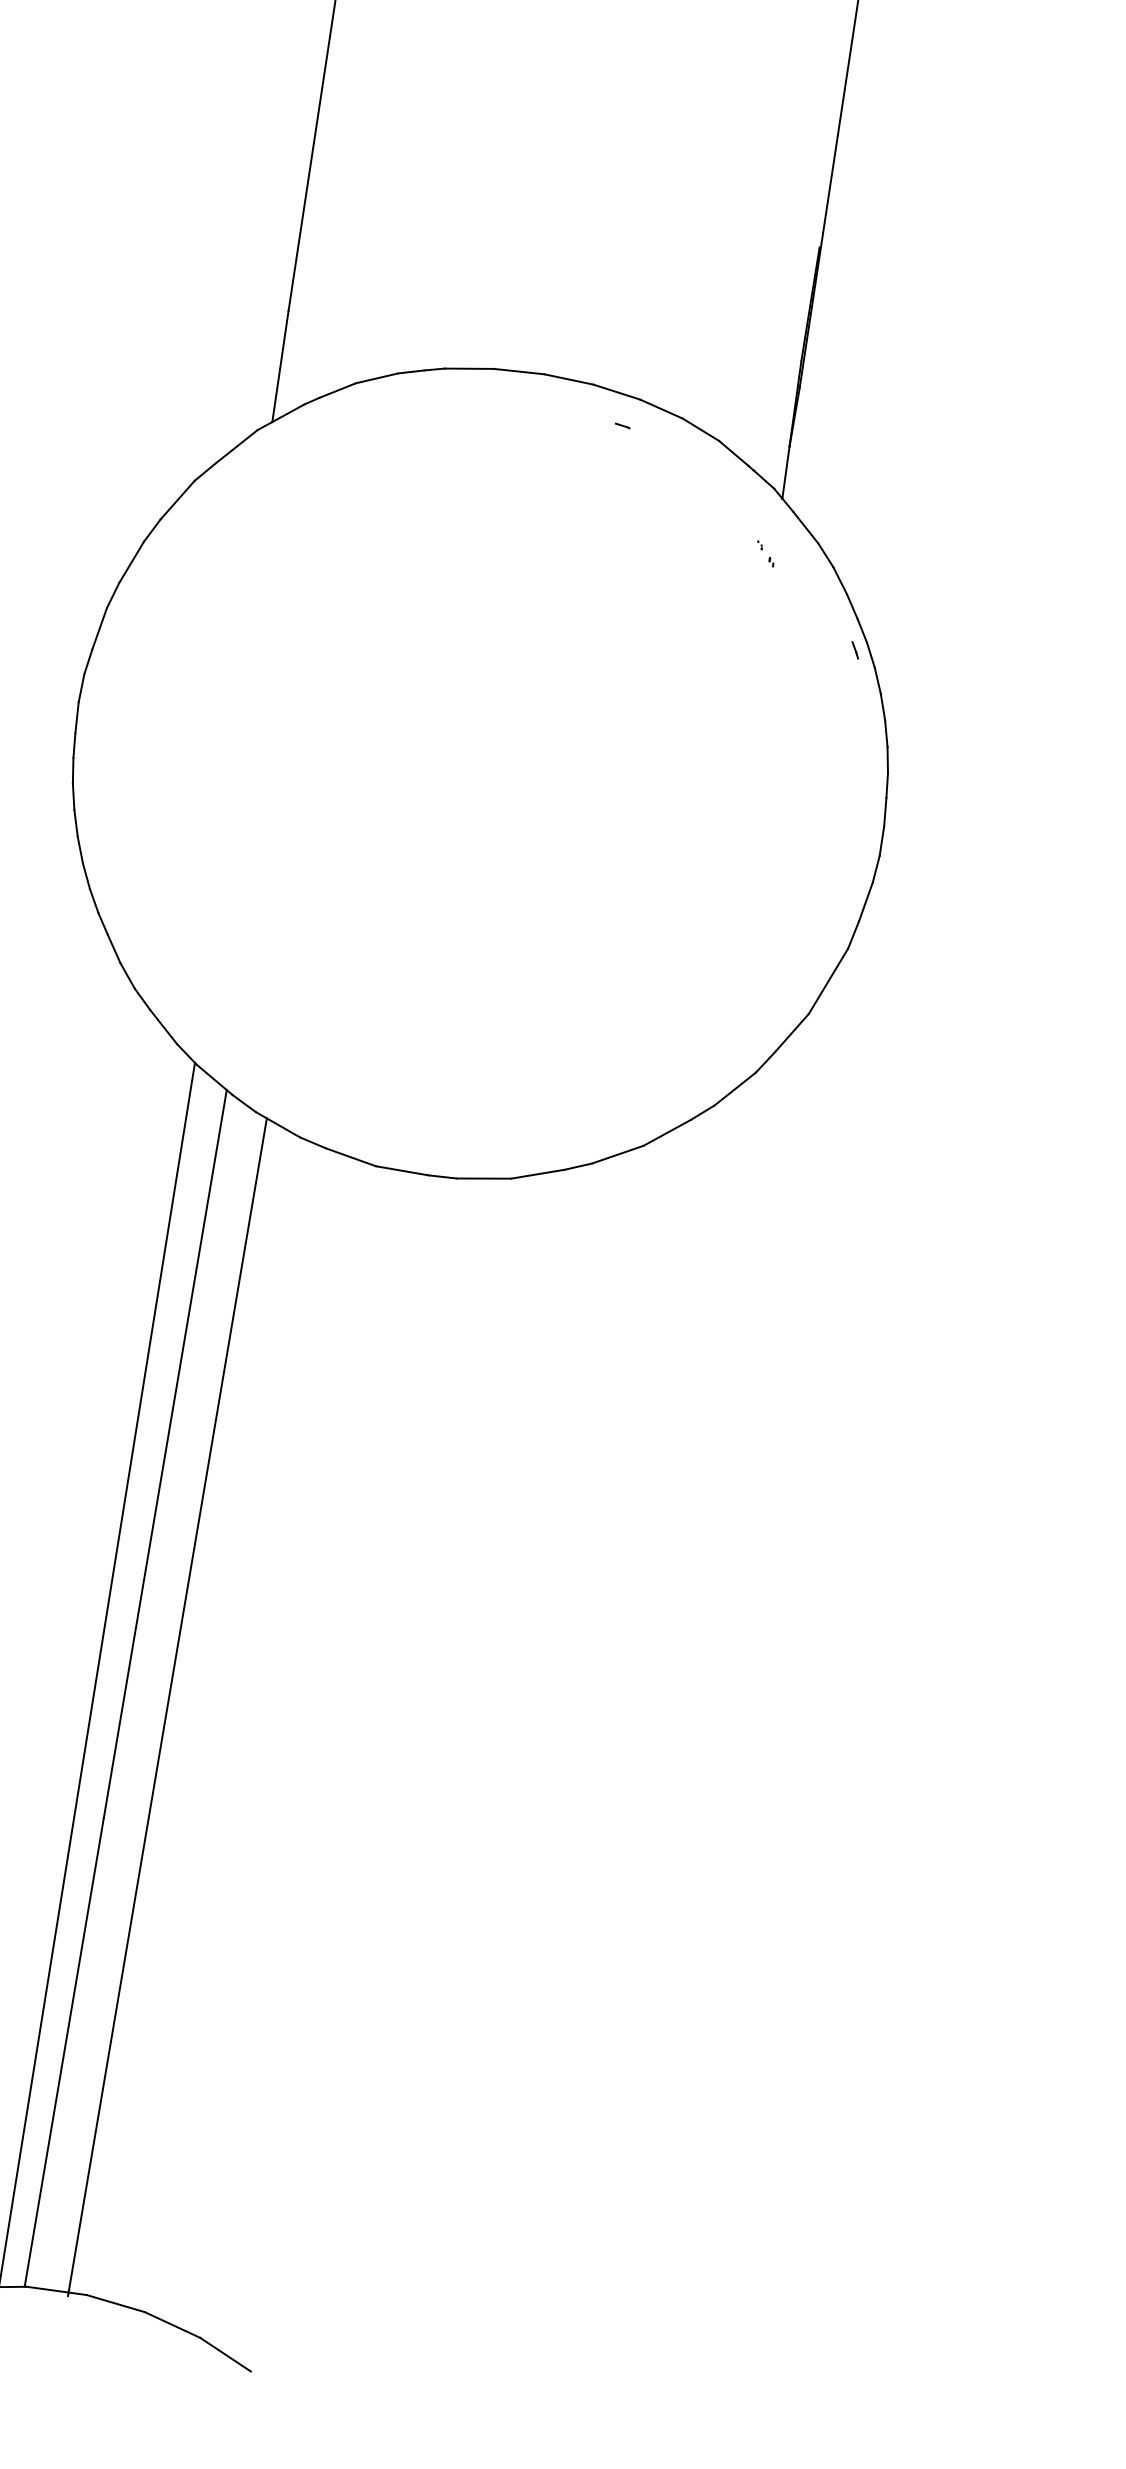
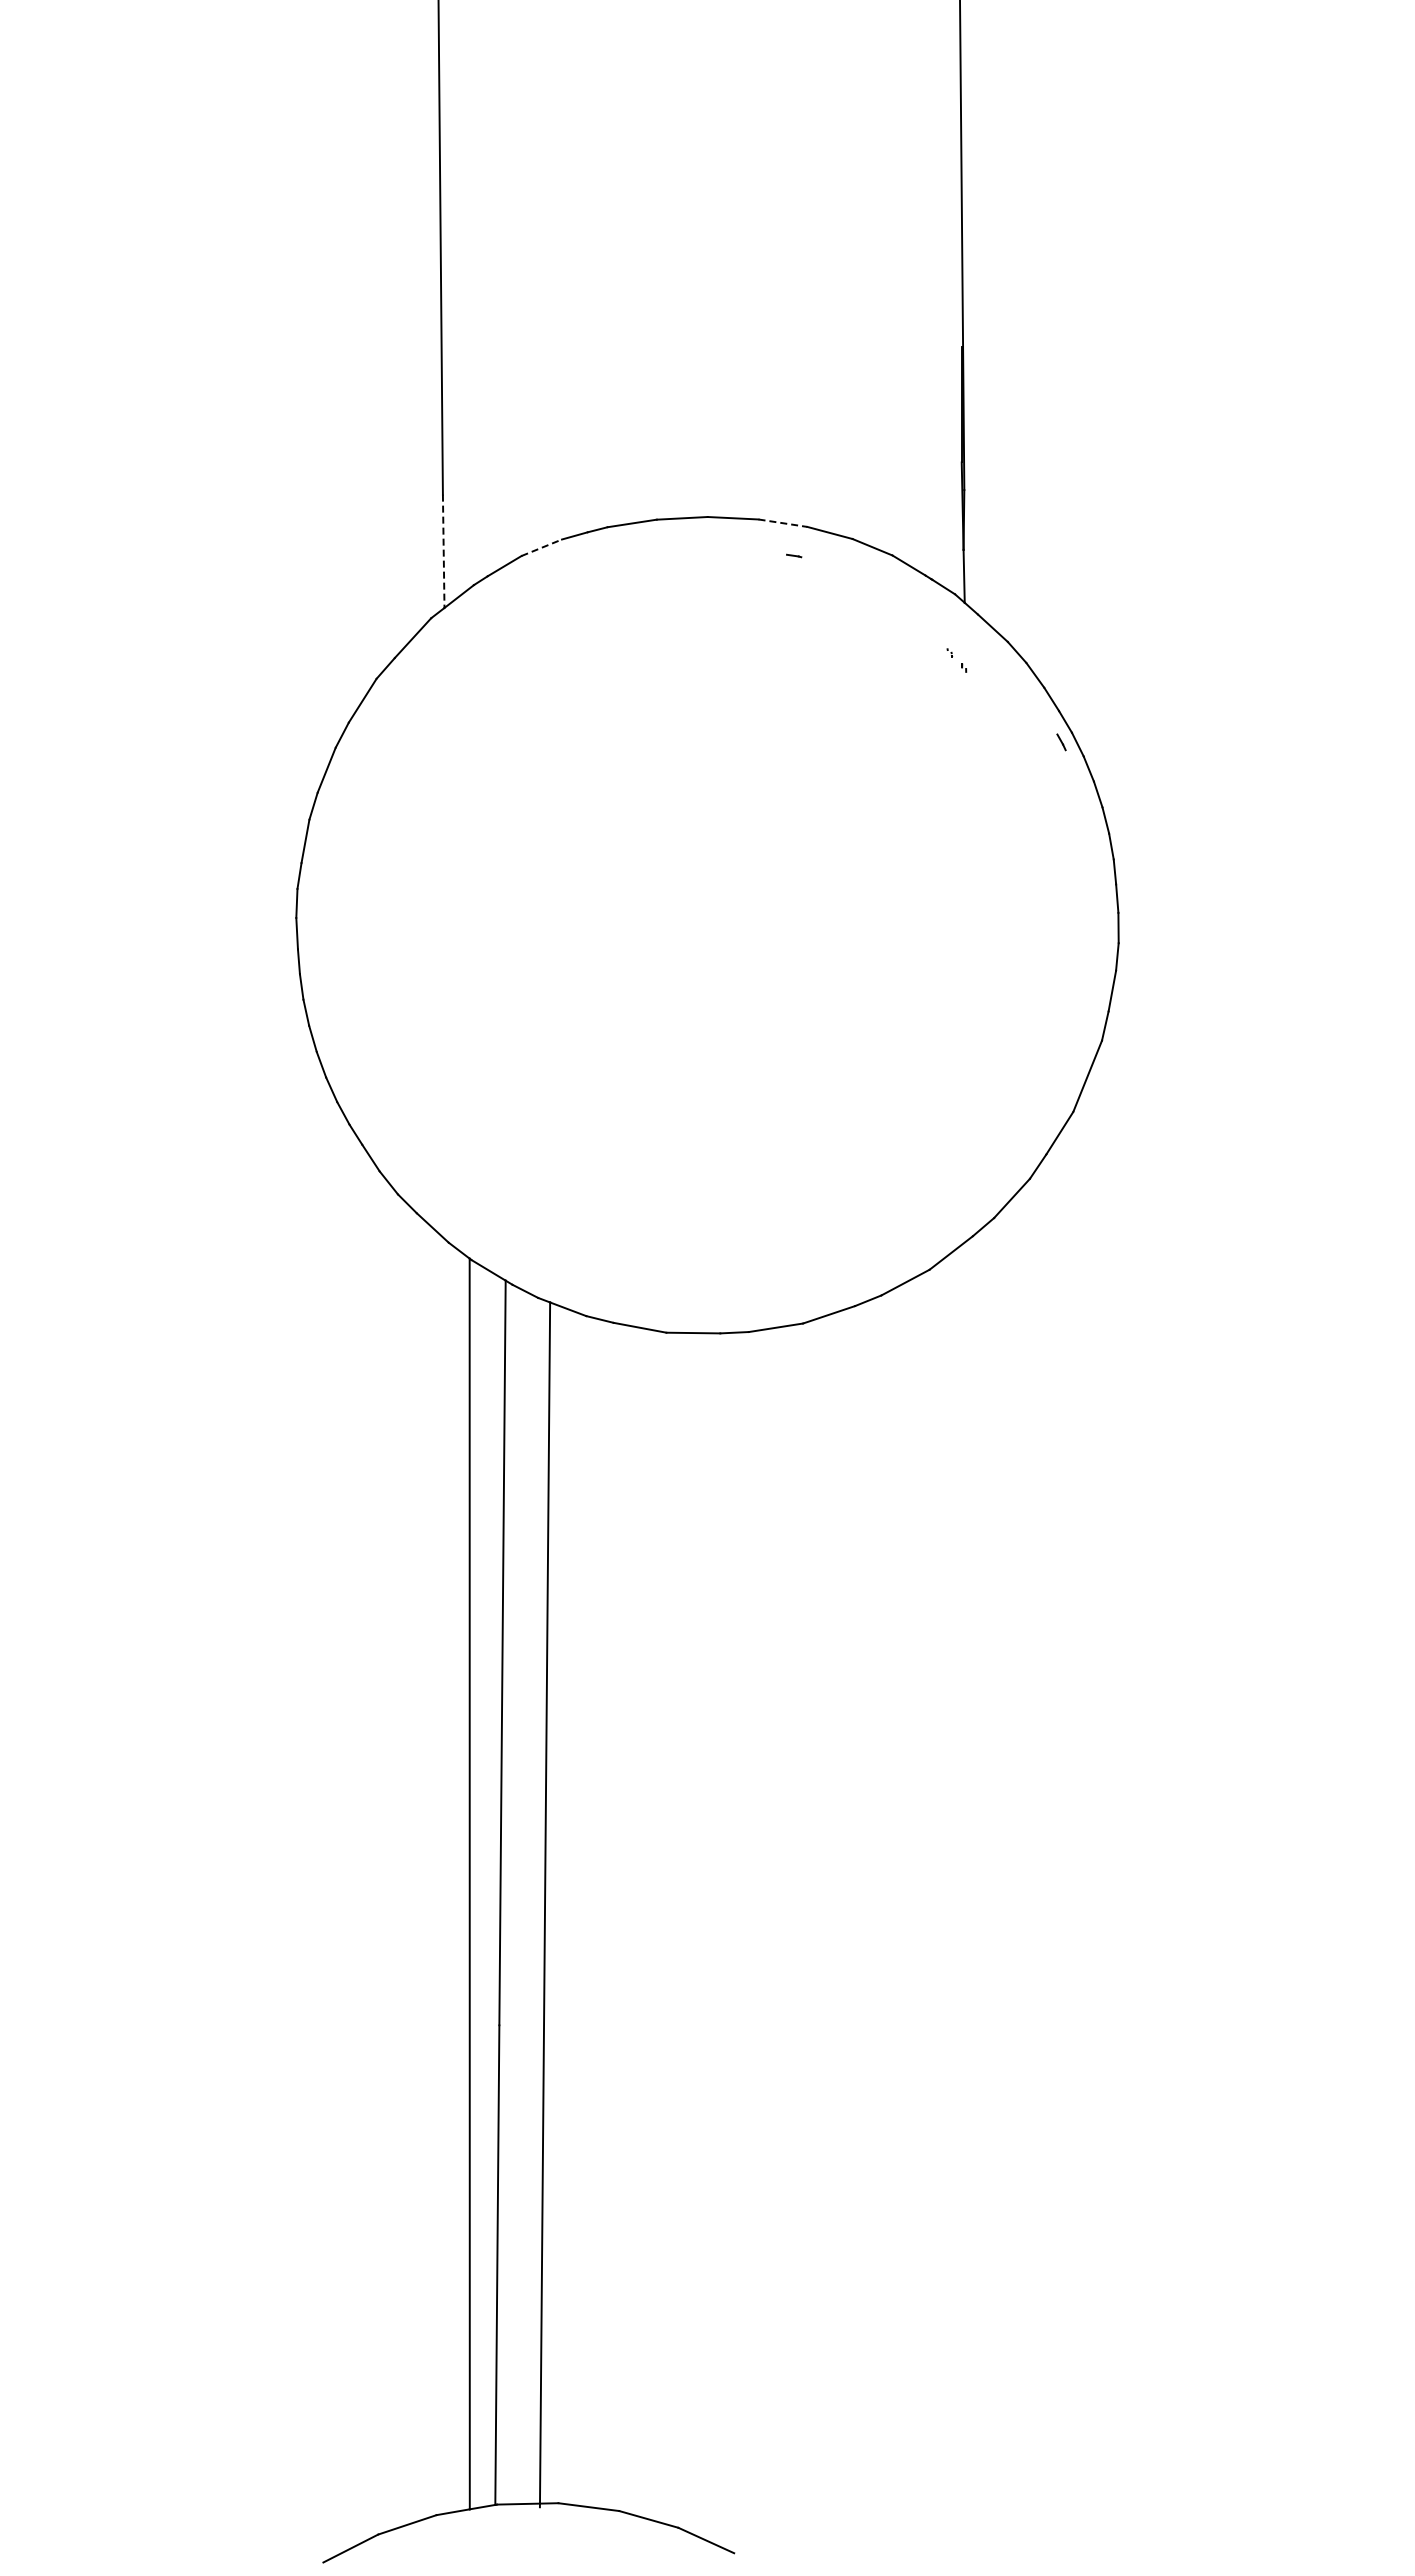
line: (280, 366) -> (443, 551), solid -> dashed
line: (376, 378) -> (541, 547), solid -> dashed
line: (616, 392) -> (782, 523), solid -> dashed

